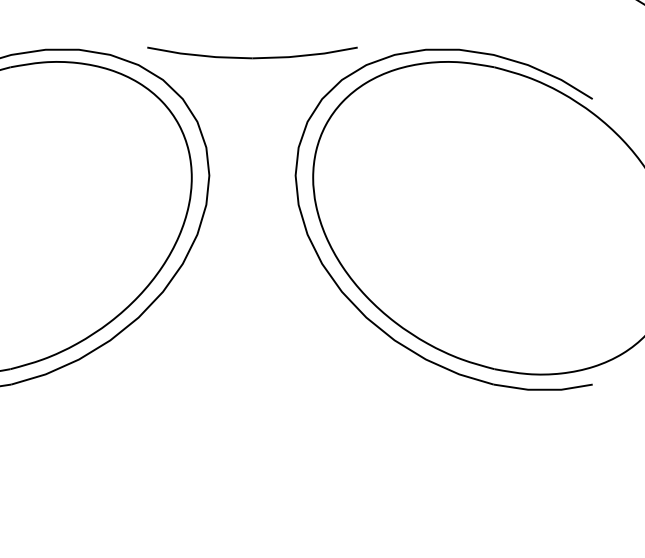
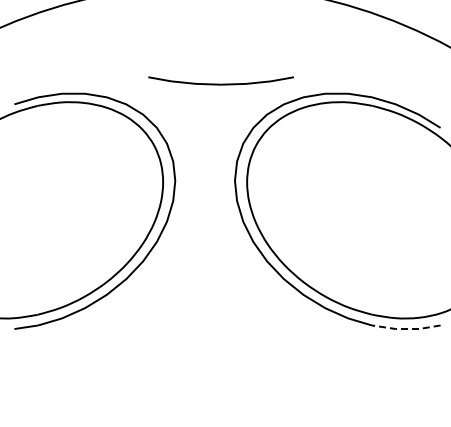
part: (251, 52) -> (220, 80), moved
line: (542, 390) -> (405, 329), solid -> dashed

